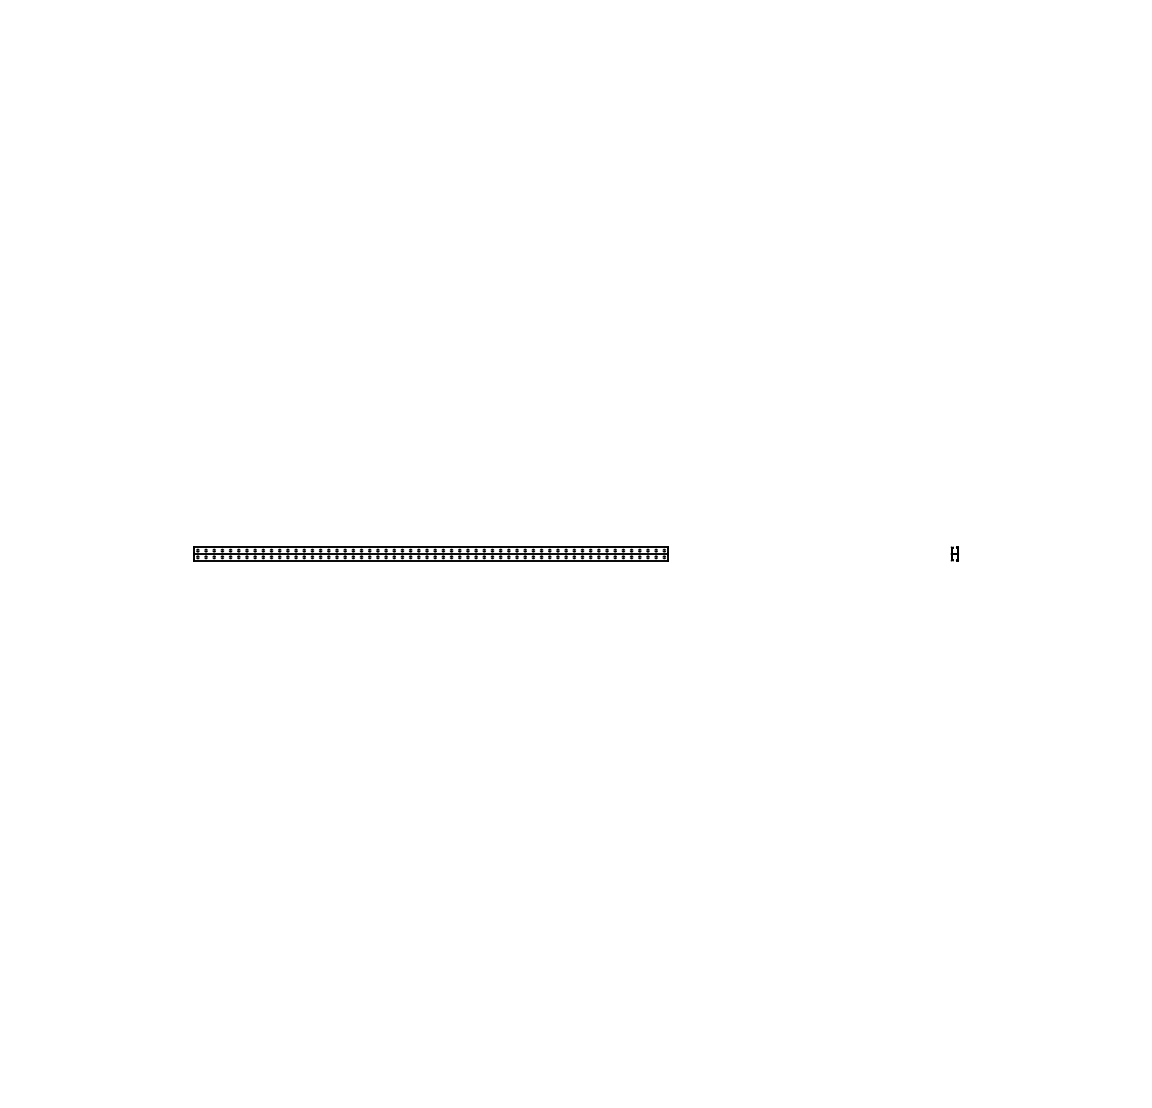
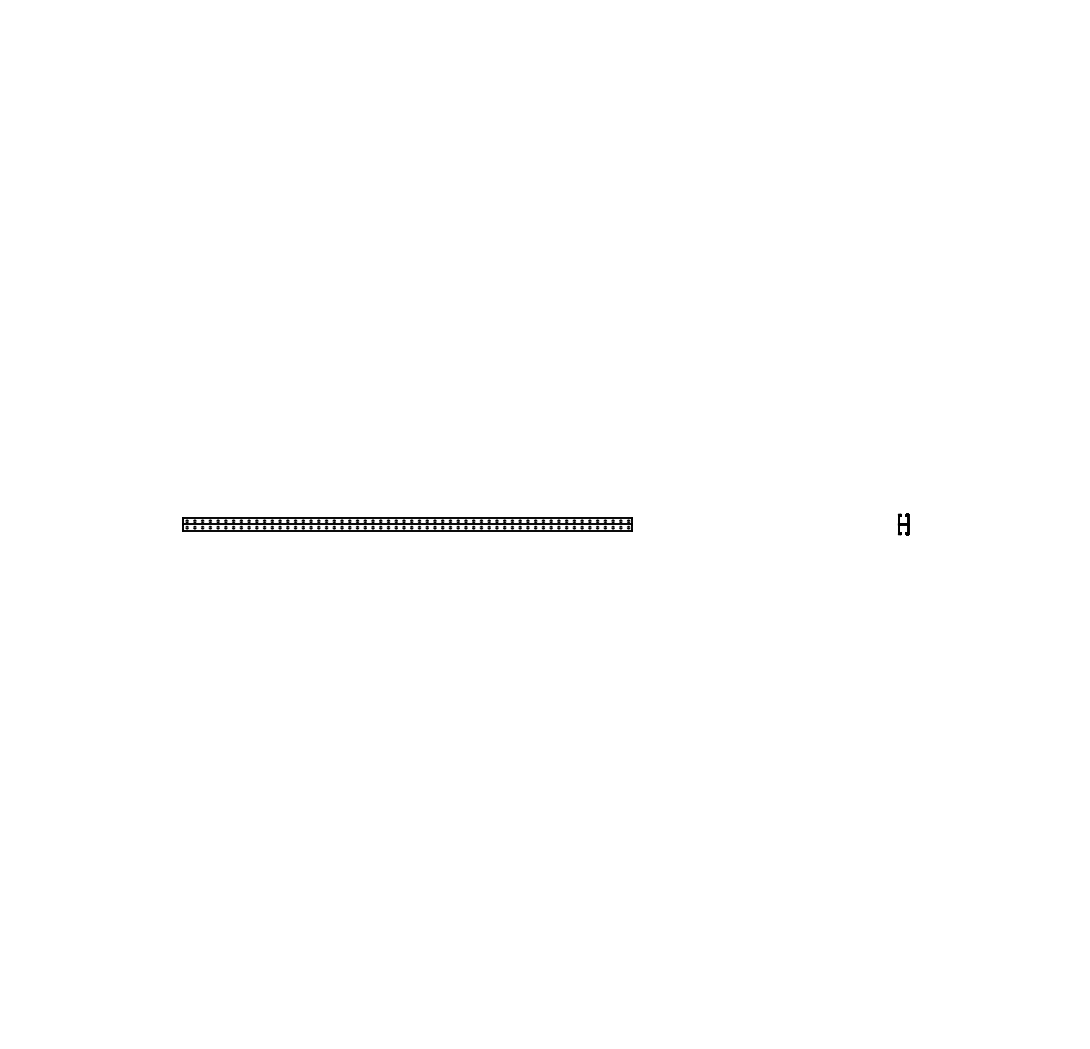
part: (954, 553) -> (903, 524), size x1.6

